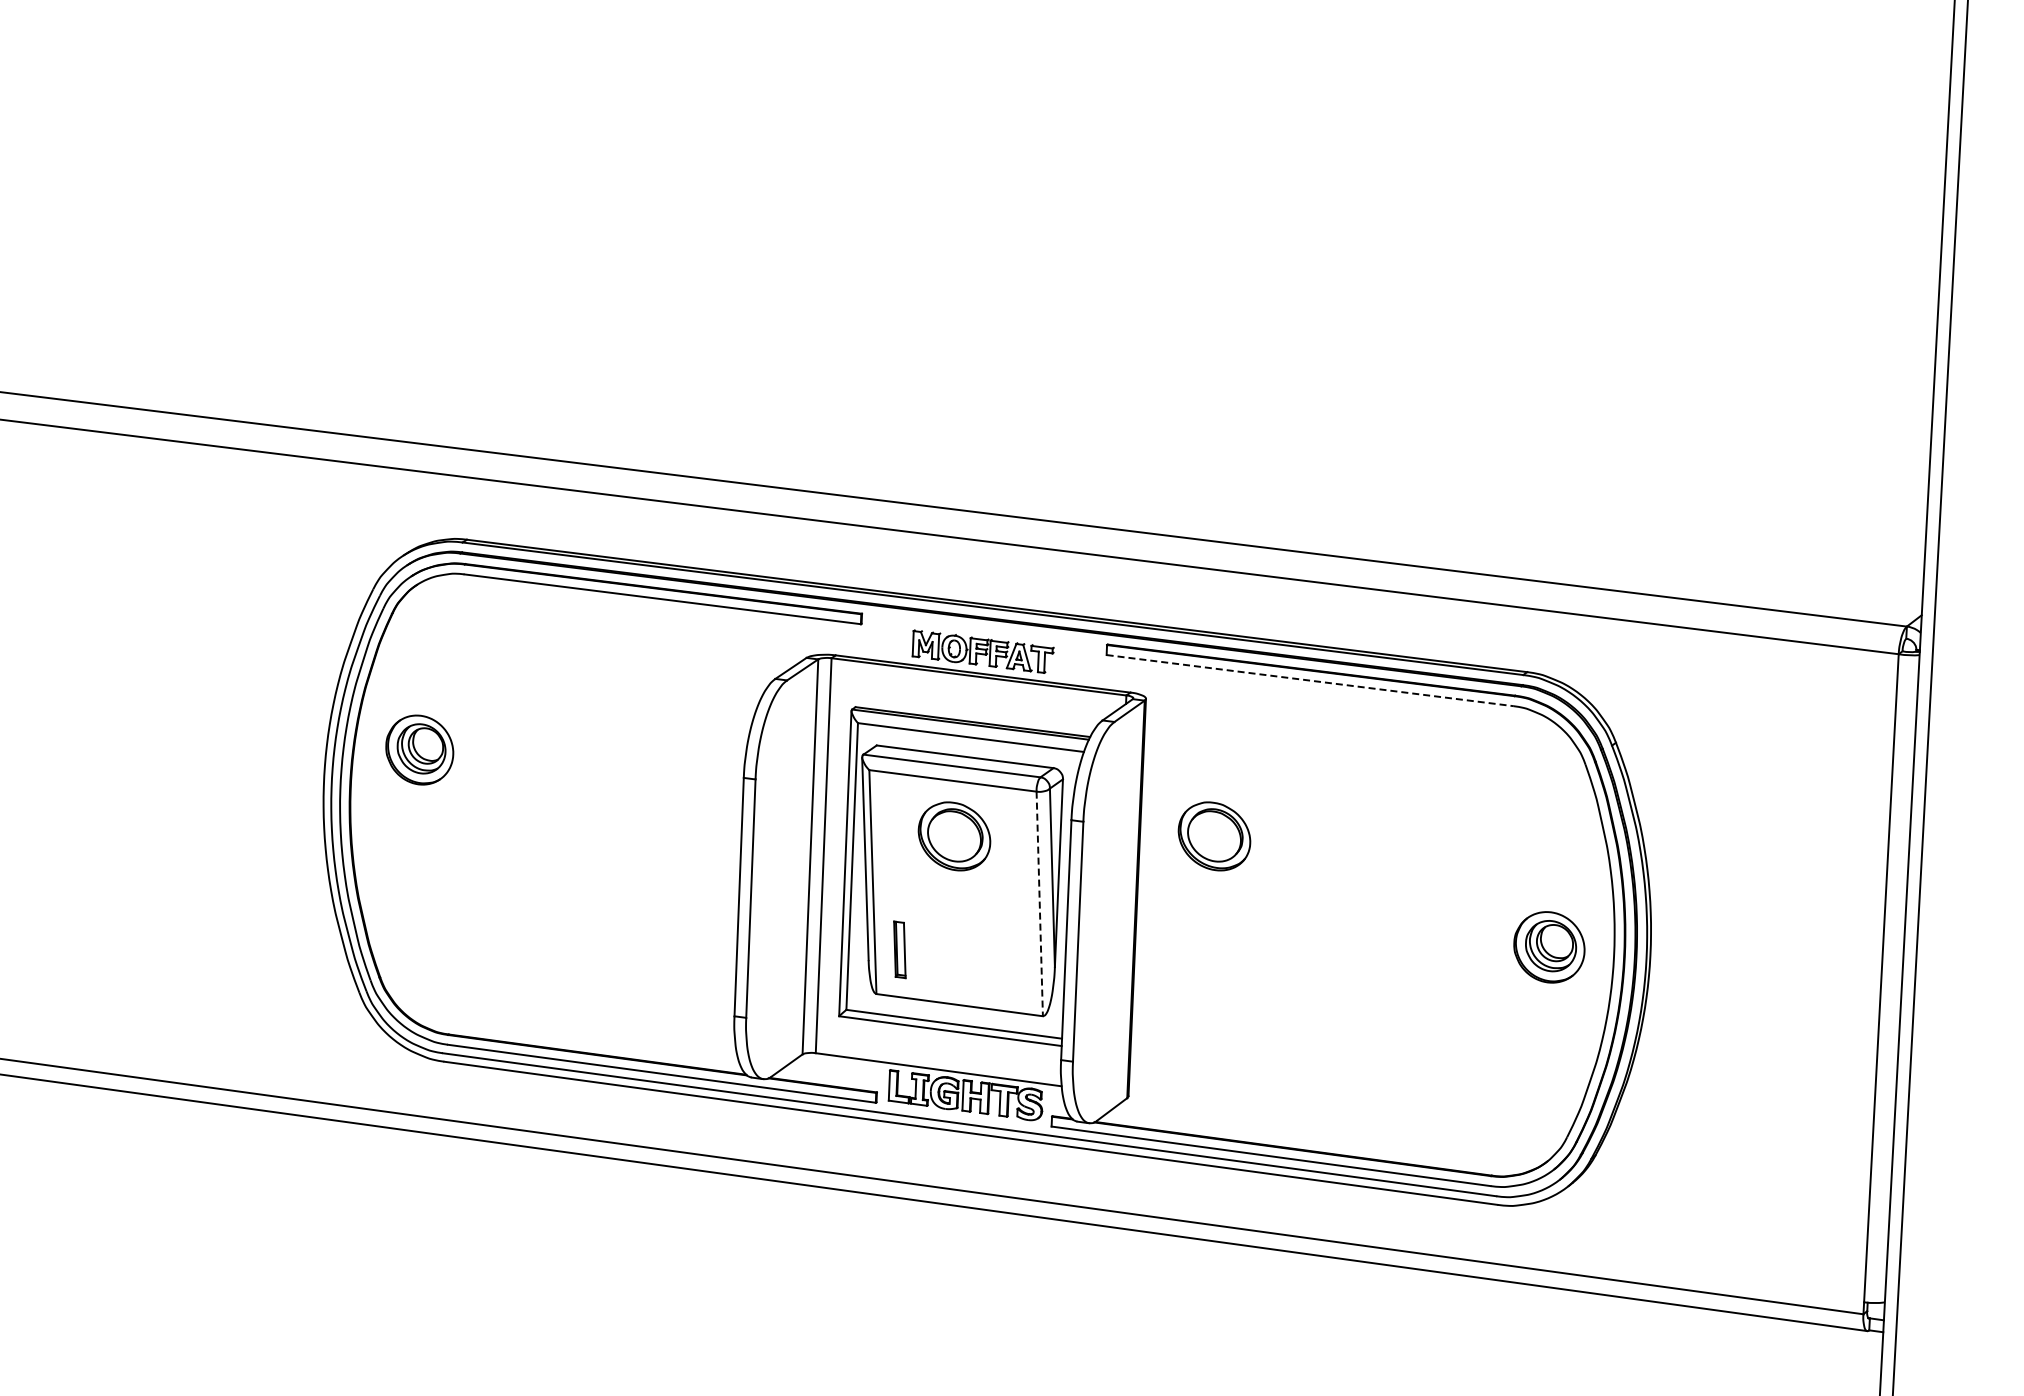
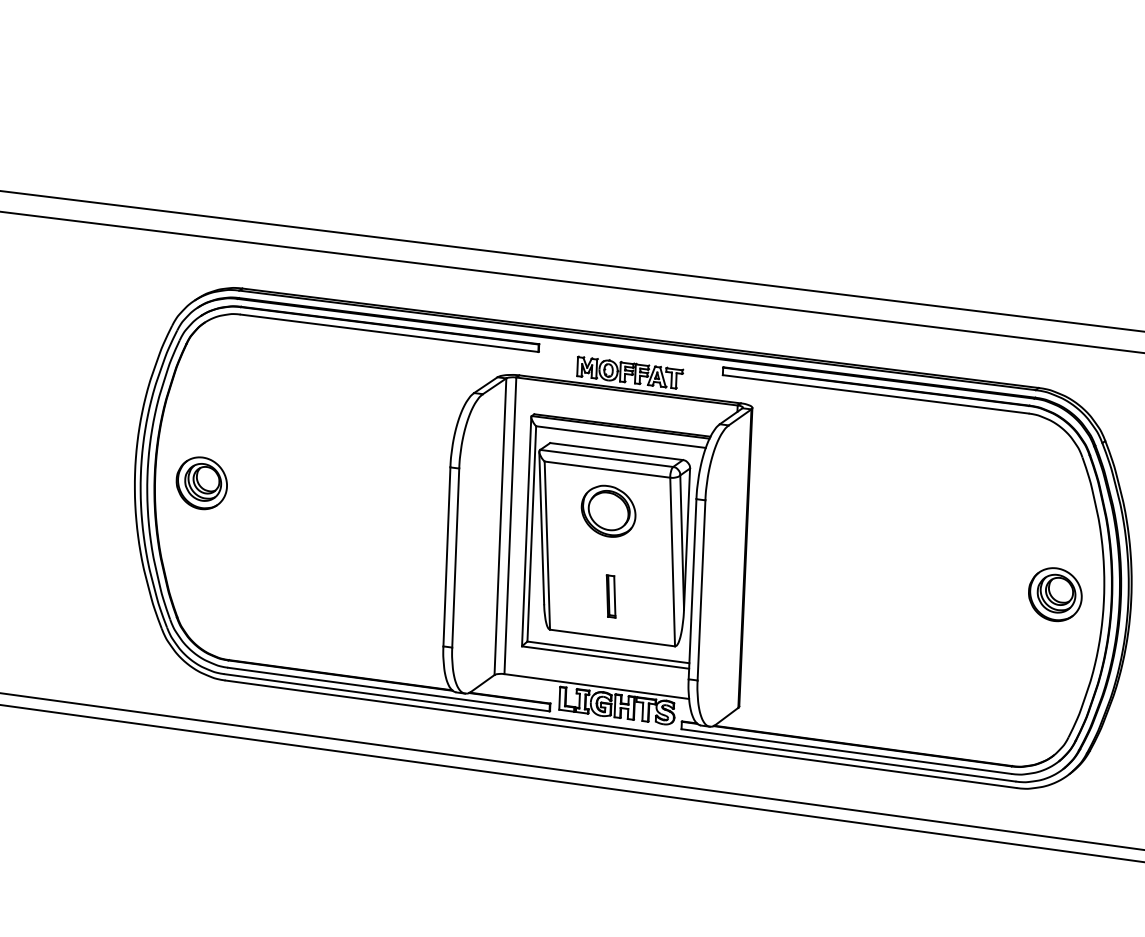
line: (1310, 680) -> (875, 394), dashed -> solid
part: (419, 749) -> (201, 482), moved
part: (1214, 836) -> (803, 511), removed
line: (1039, 904) -> (672, 562), dashed -> solid
part: (899, 949) -> (610, 596), moved

